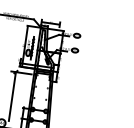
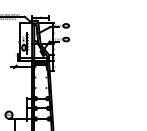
line: (12, 96) -> (15, 89), removed

